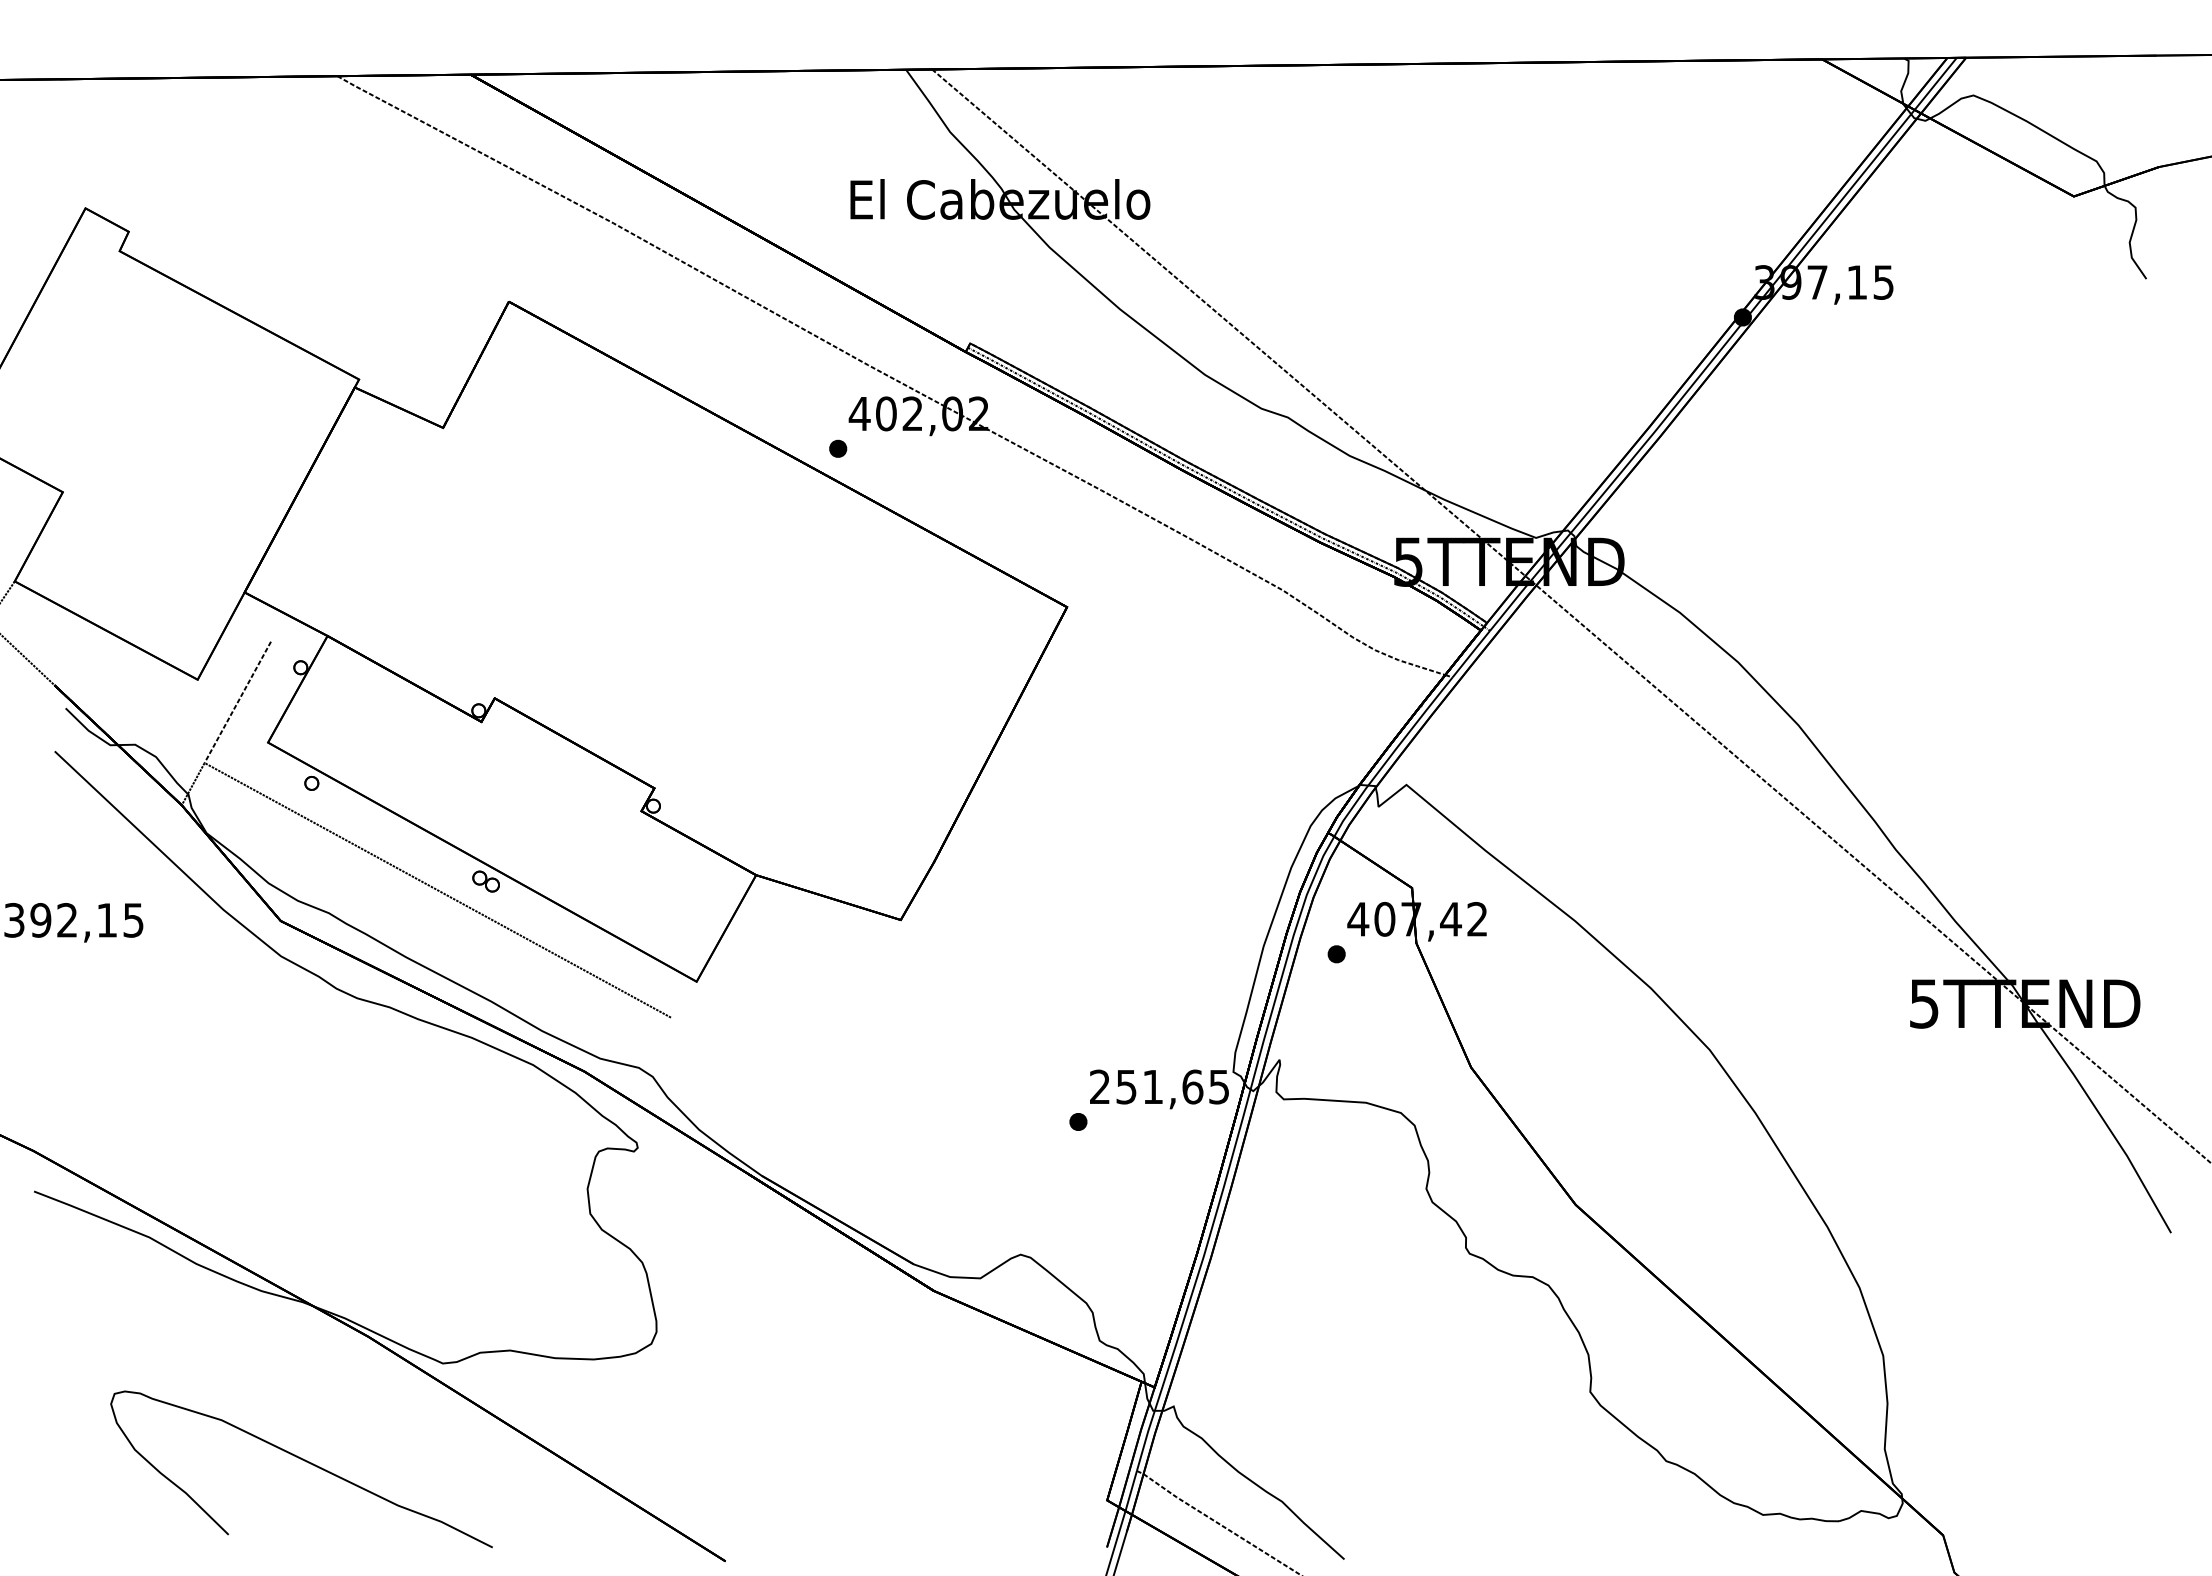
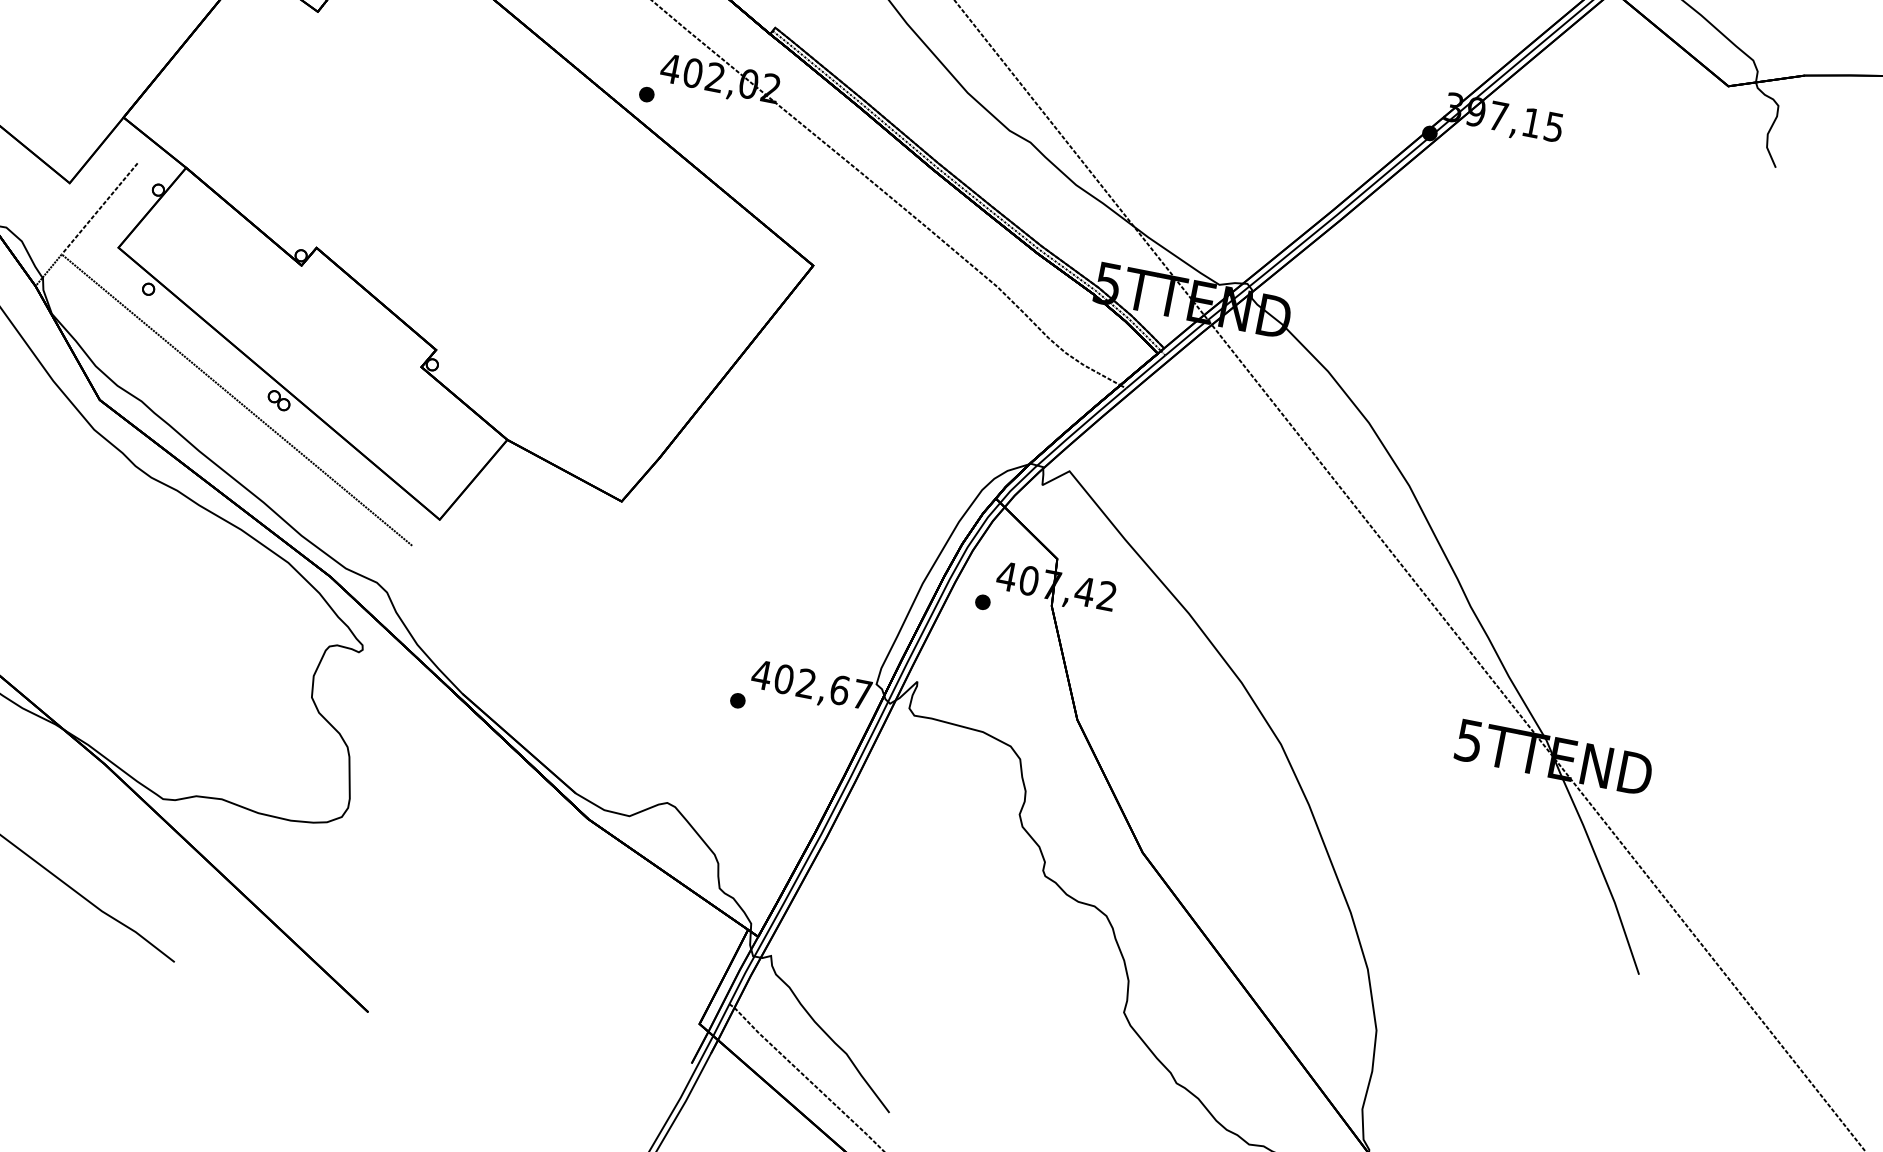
text: (1158, 1086) -> (811, 684), 251,65 -> 402,67

